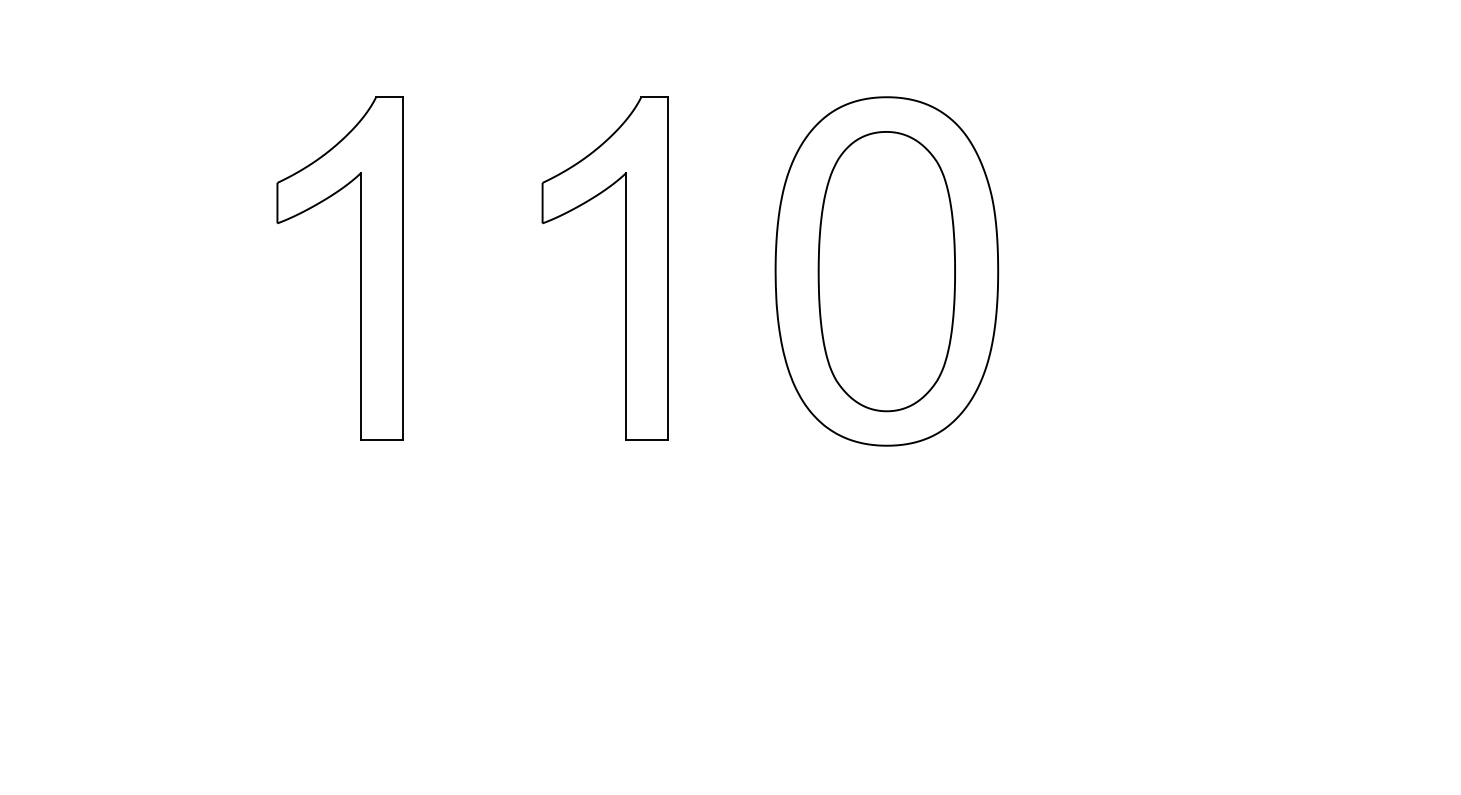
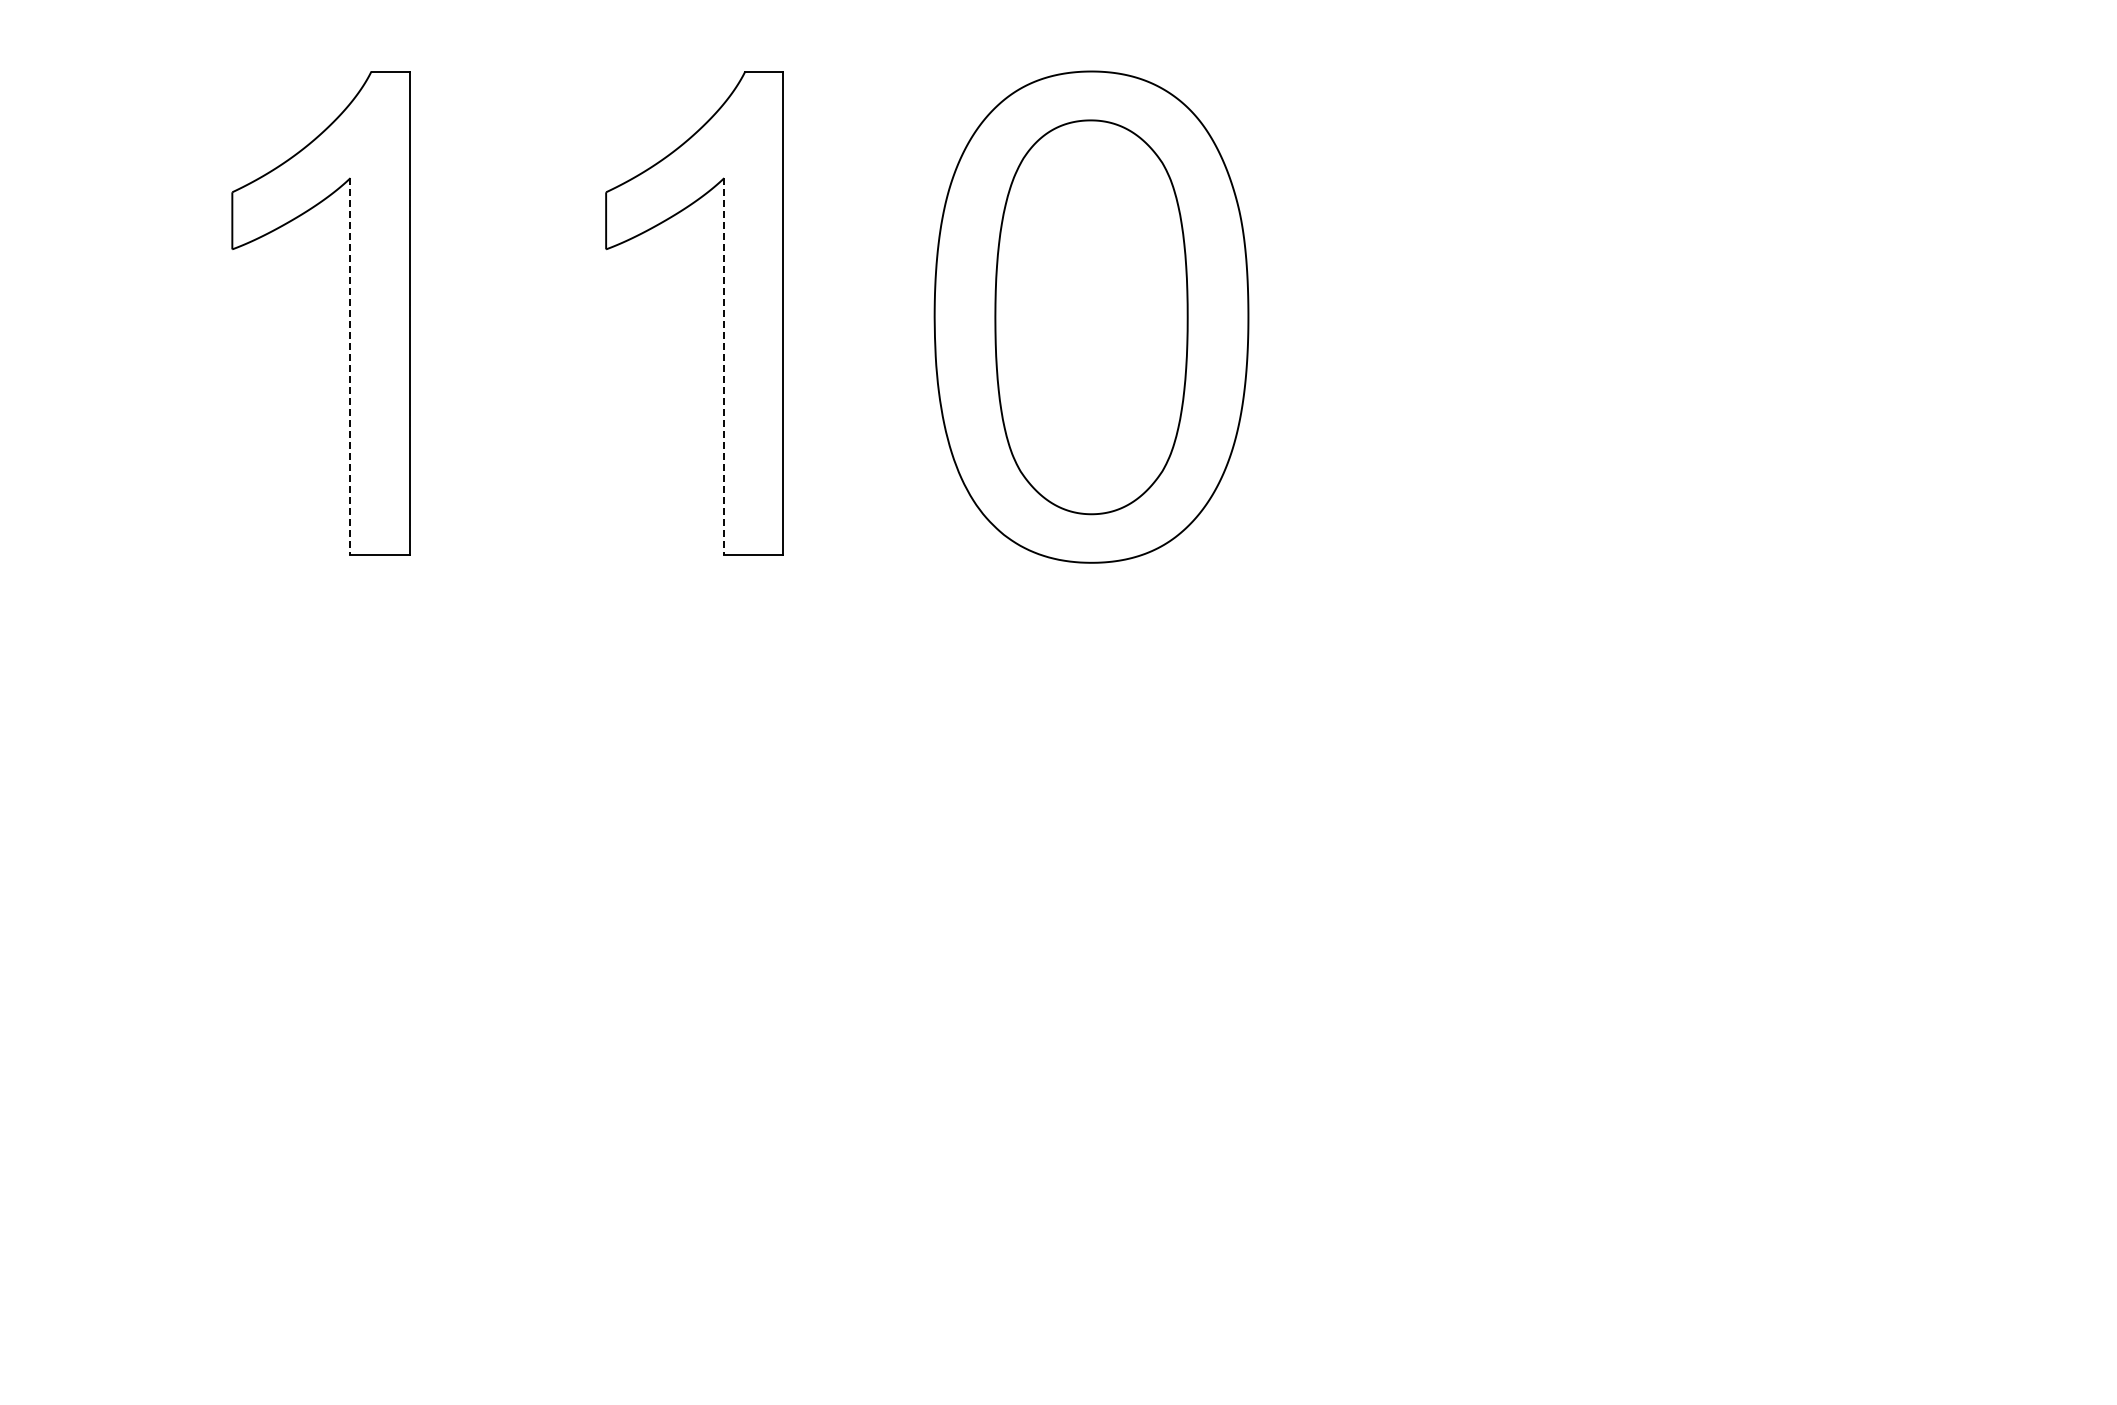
line: (361, 306) -> (350, 366), solid -> dashed
line: (626, 306) -> (724, 366), solid -> dashed

